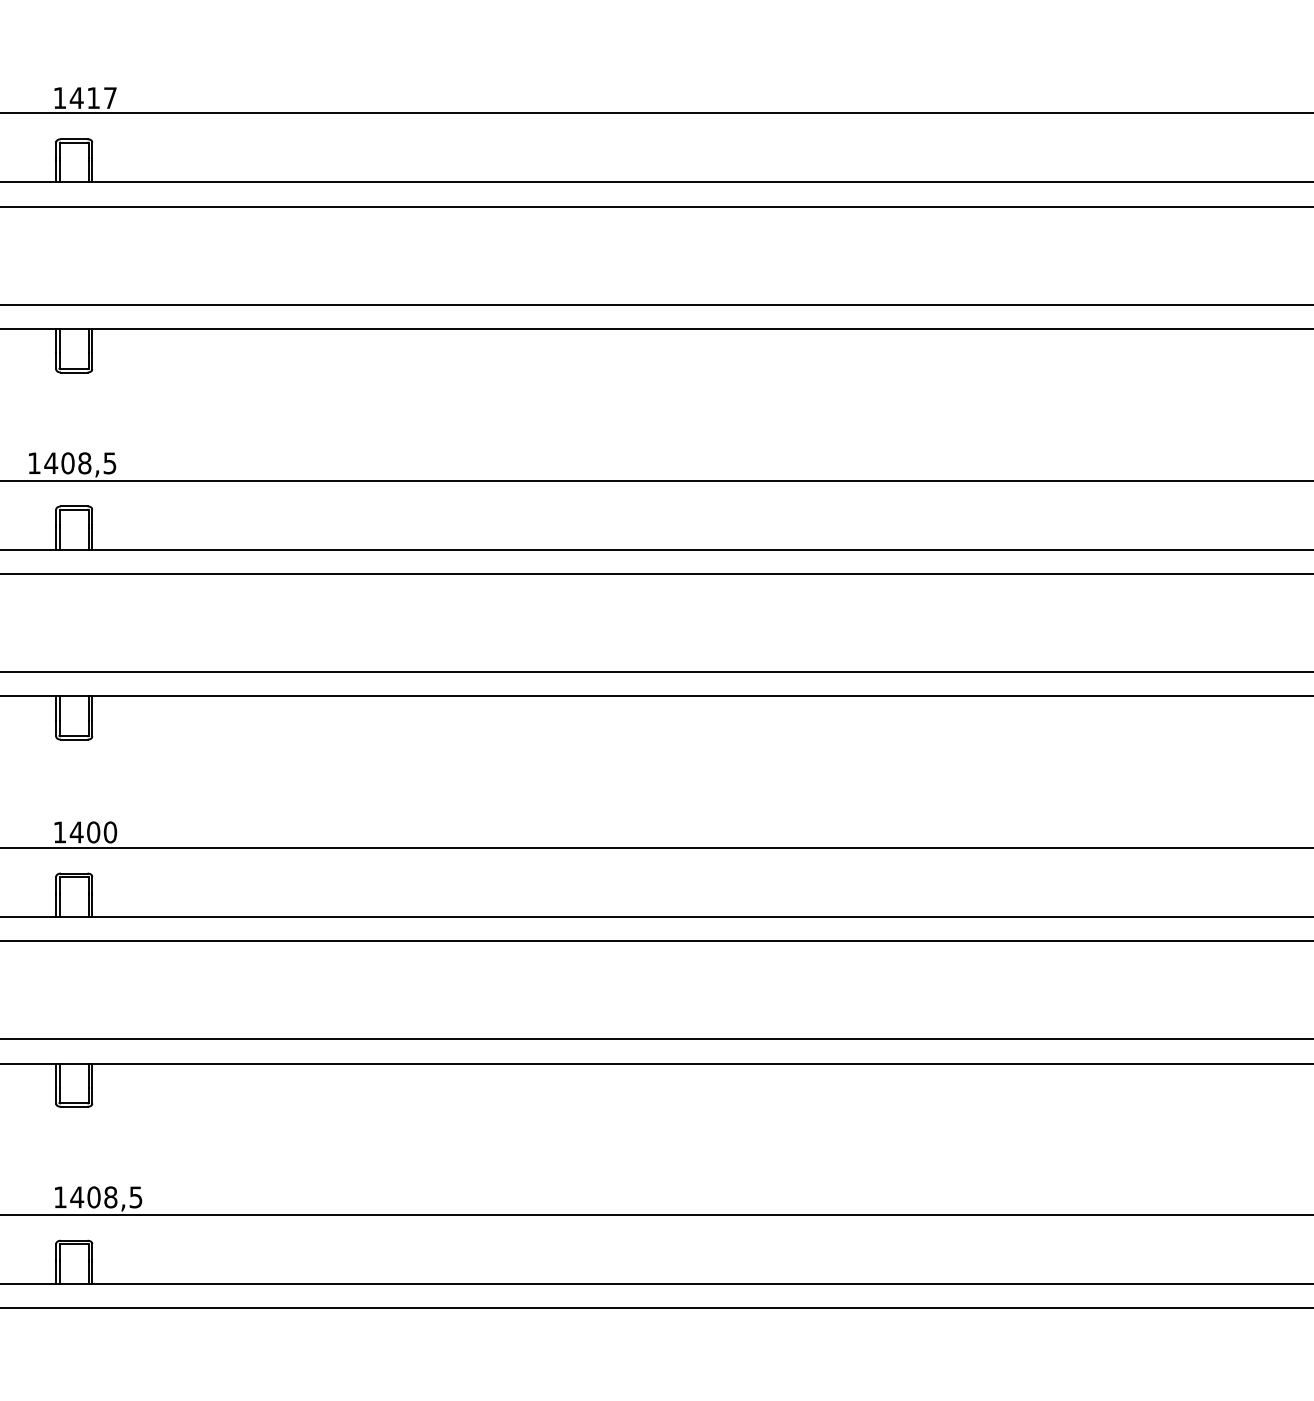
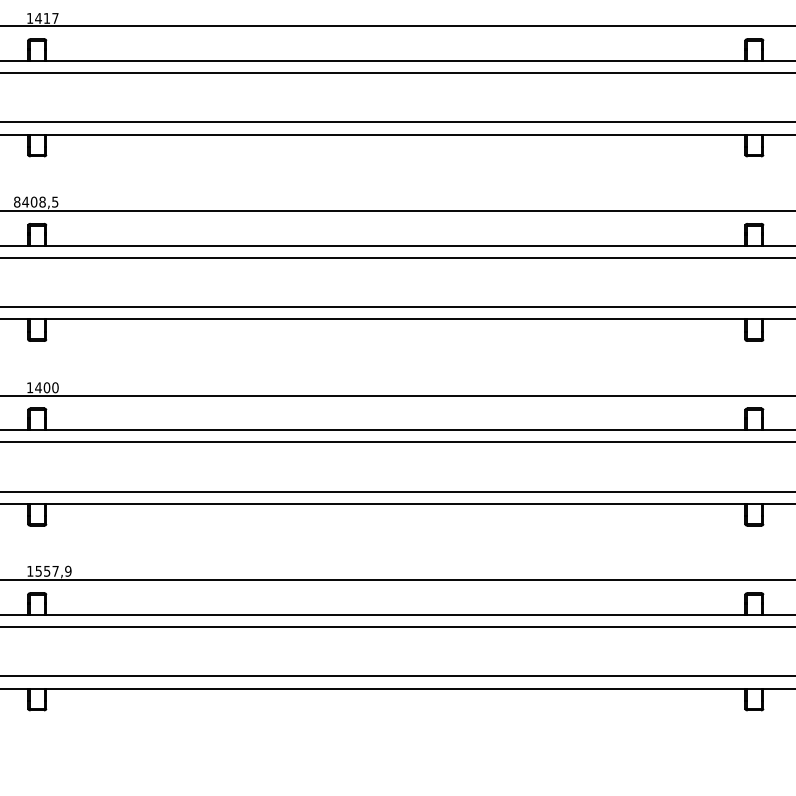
text: (34, 462) -> (17, 201), 1408,5 -> 8408,5
text: (106, 1195) -> (53, 570), 1408,5 -> 1557,9

